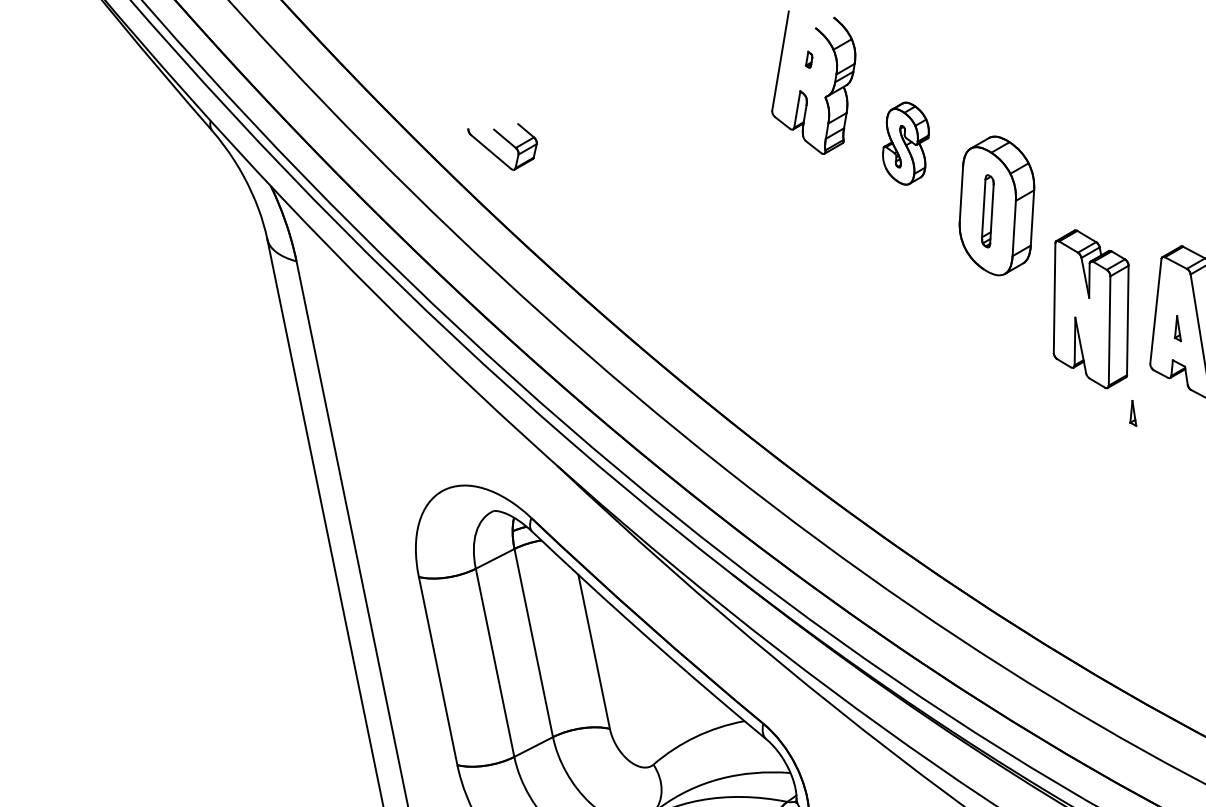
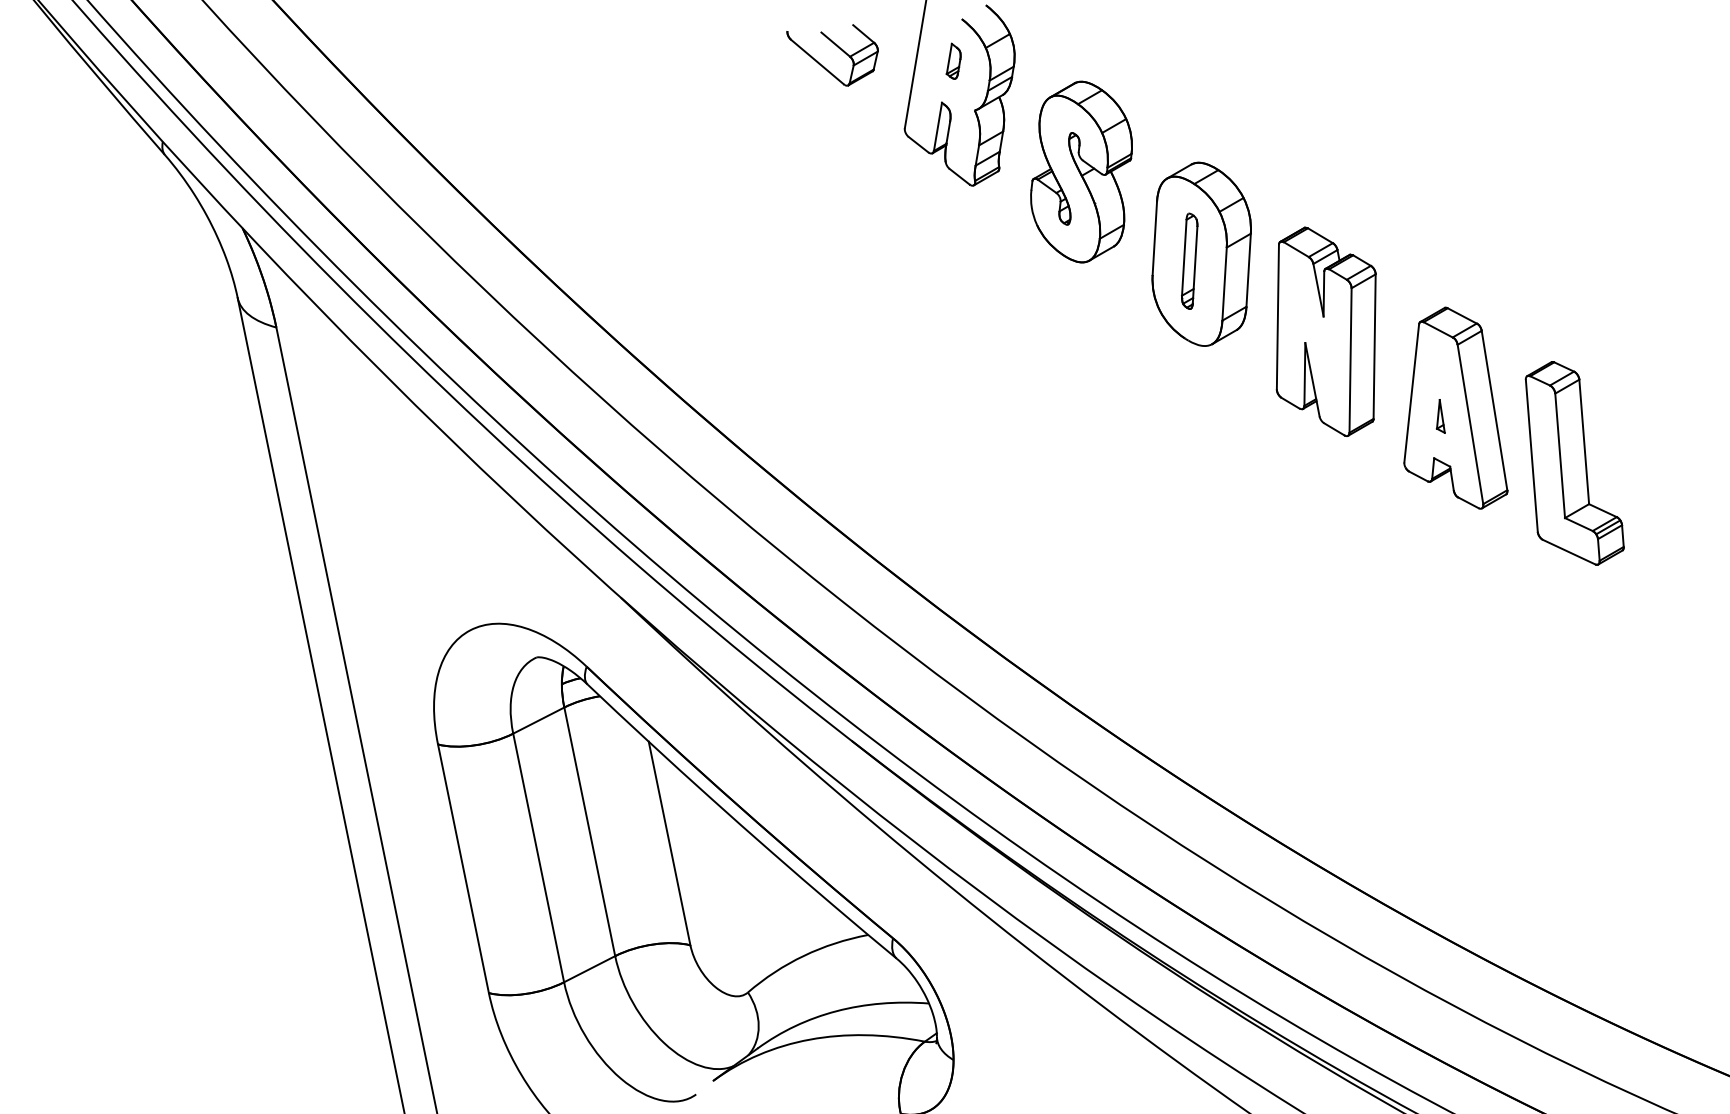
part: (809, 59) -> (953, 60), size x1.67
part: (507, 141) -> (838, 48), moved
part: (905, 143) -> (1081, 171), size x1.67
part: (1090, 309) -> (1325, 331), moved
part: (1133, 413) -> (1381, 528), removed

